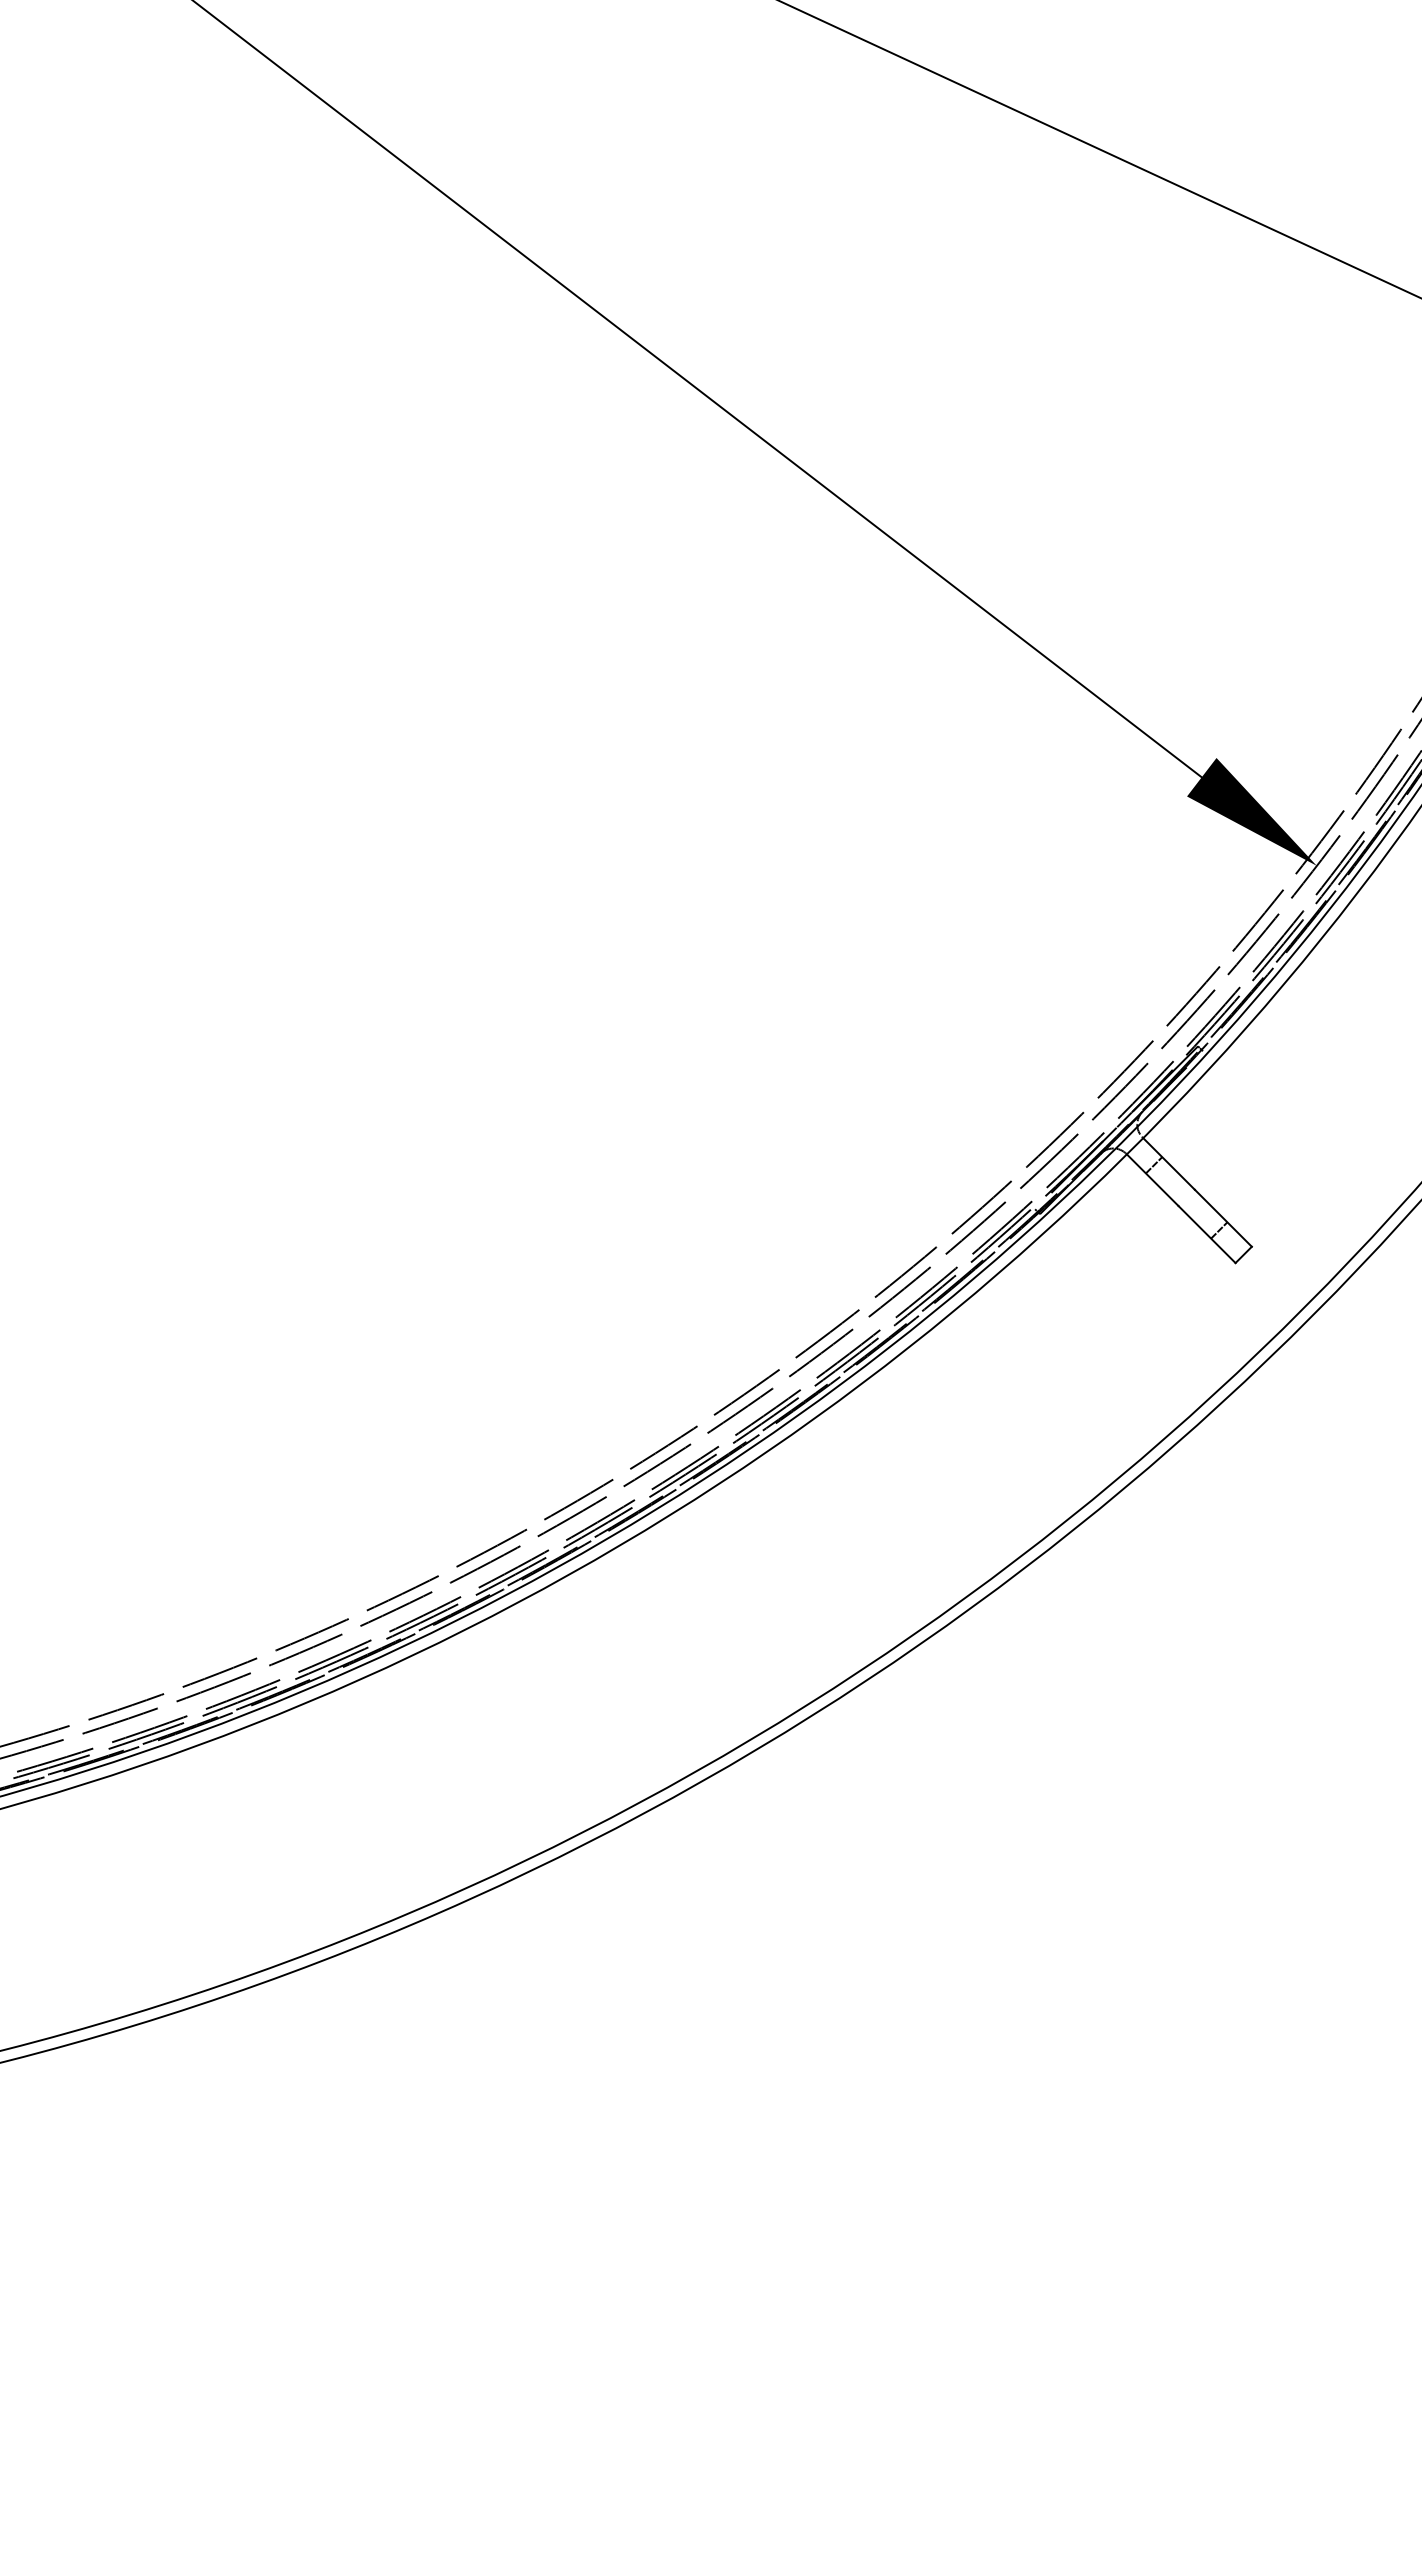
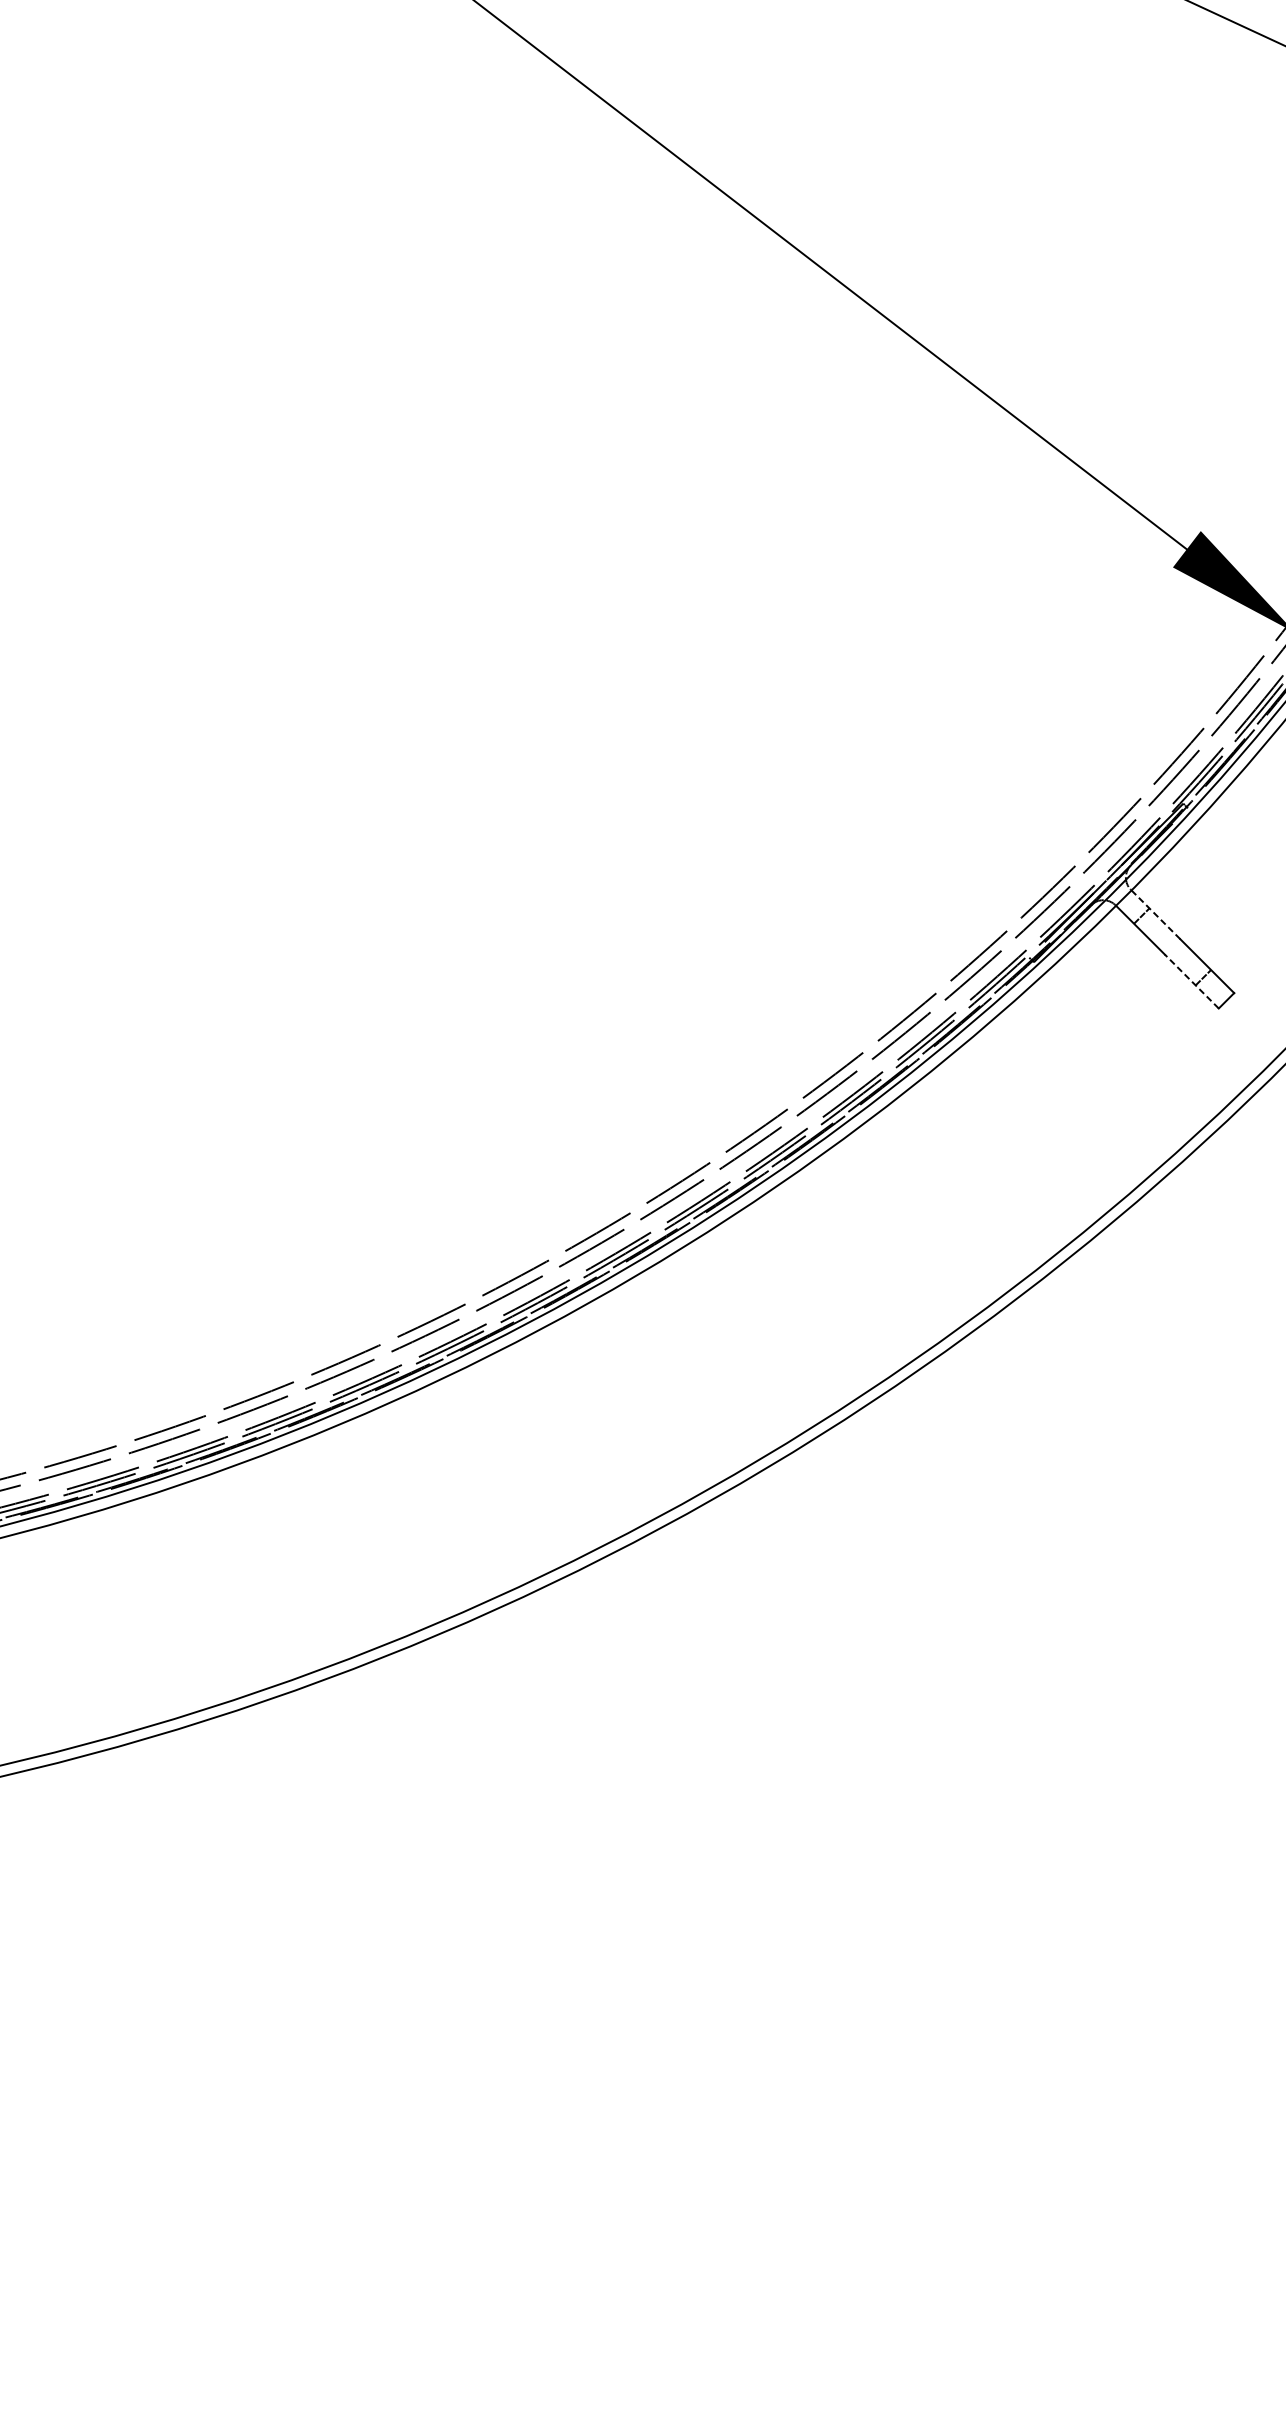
line: (1169, 1164) -> (1156, 915), solid -> dashed
line: (1206, 1234) -> (1191, 981), solid -> dashed

